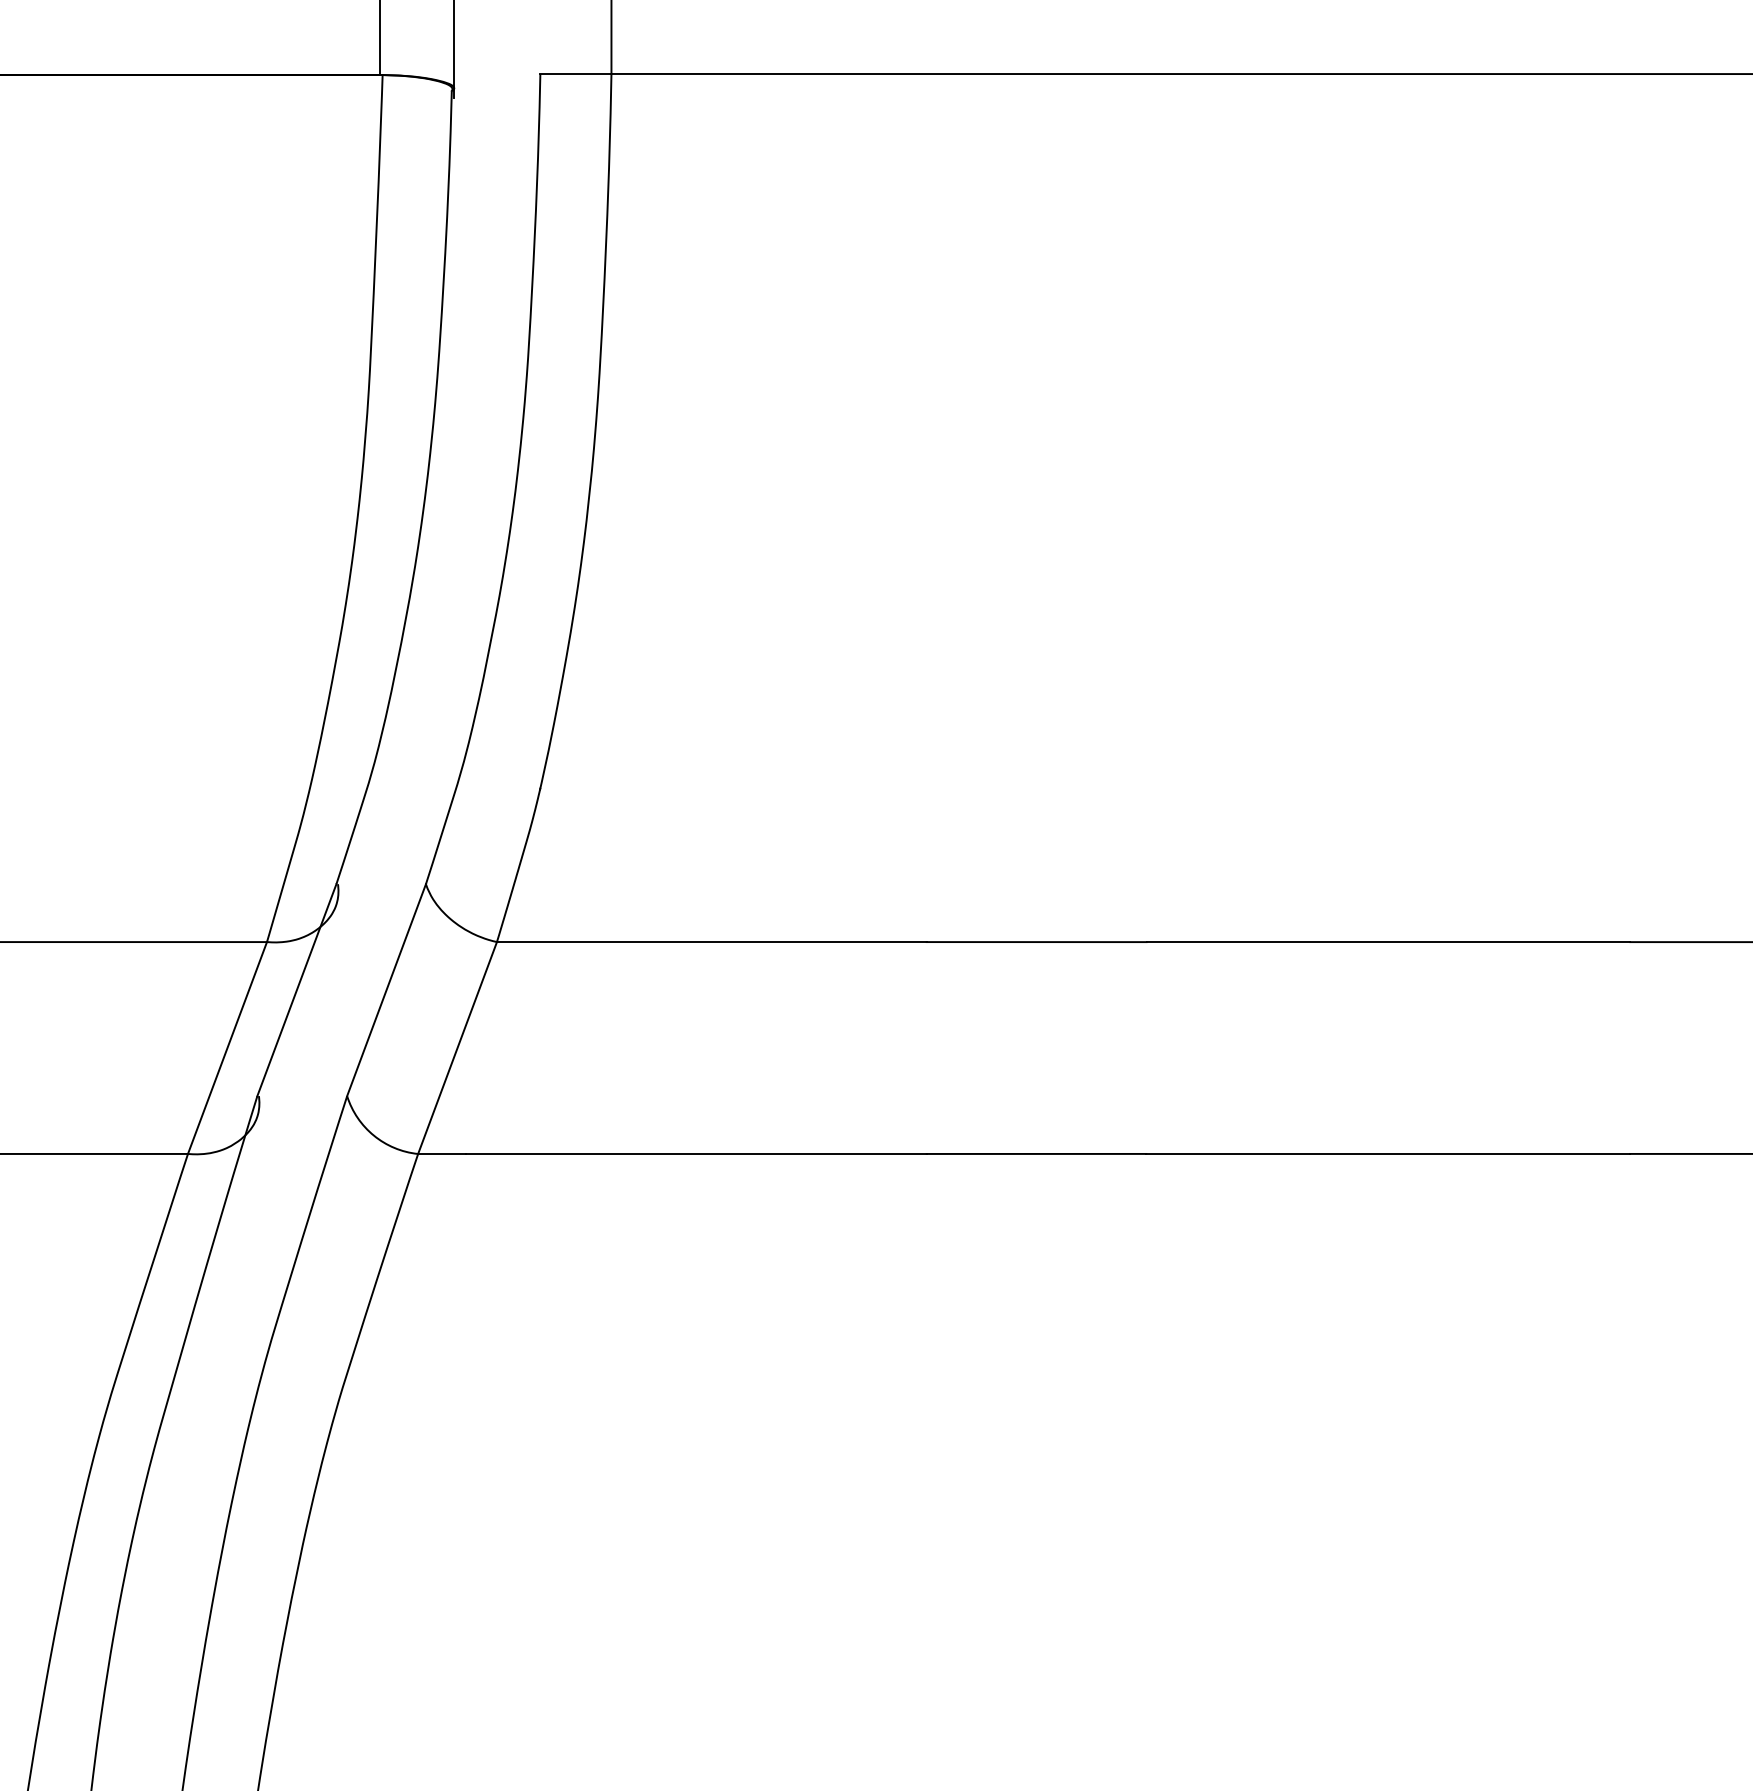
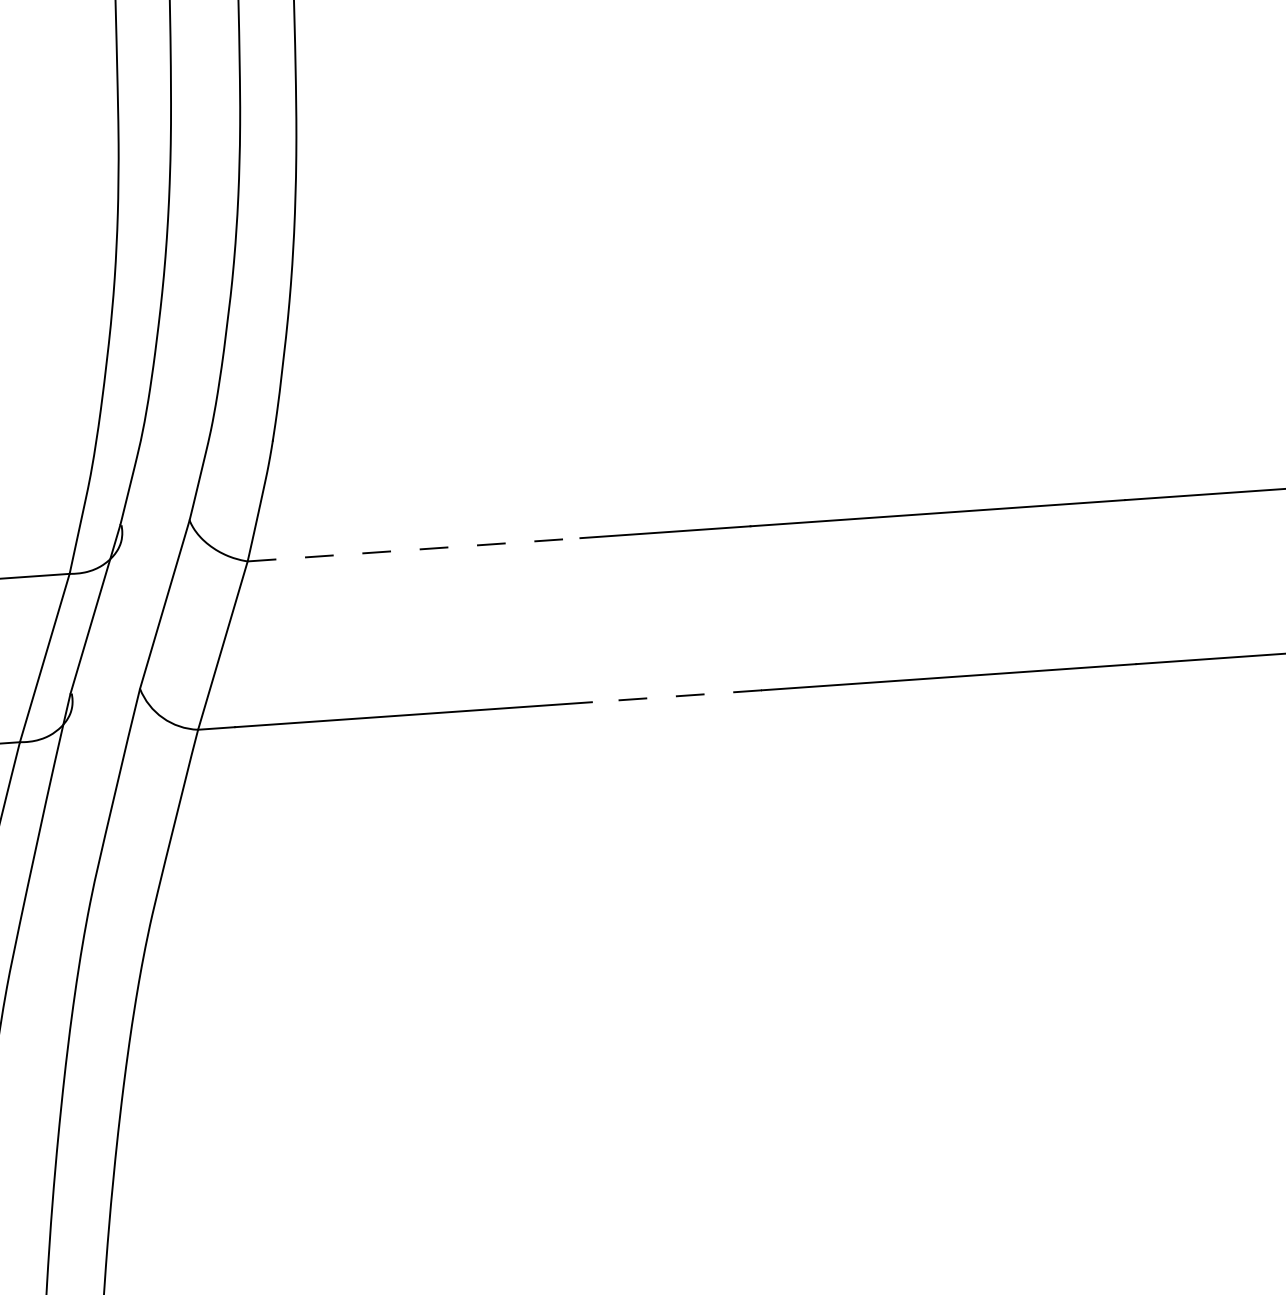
line: (711, 942) -> (413, 550), solid -> dashed
line: (1036, 1153) -> (676, 695), solid -> dashed

